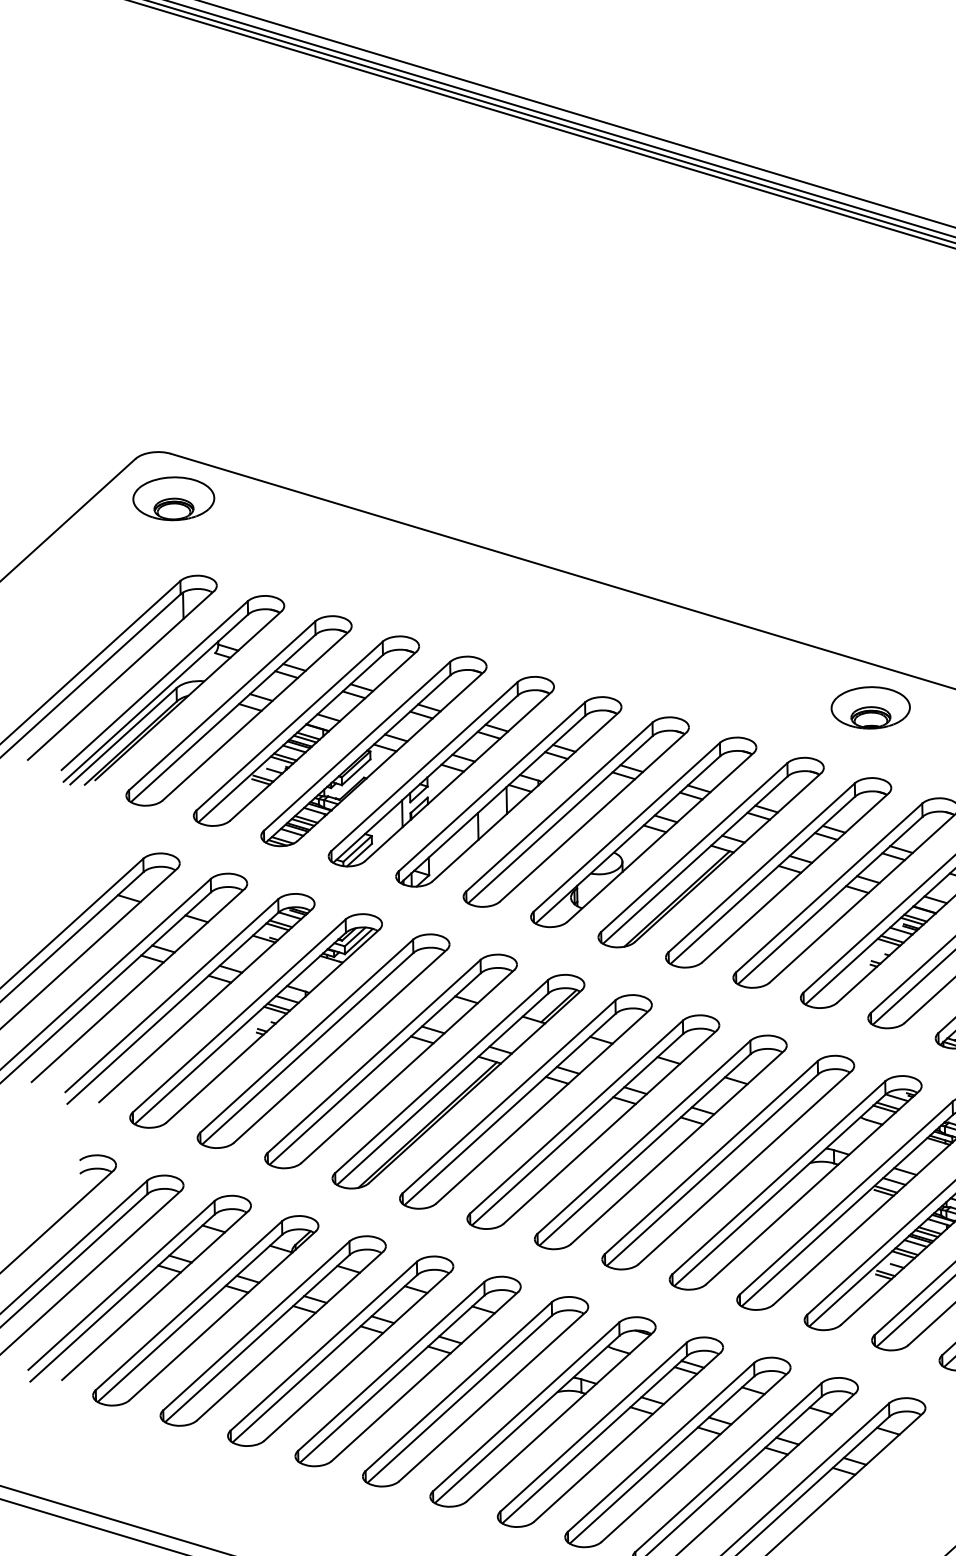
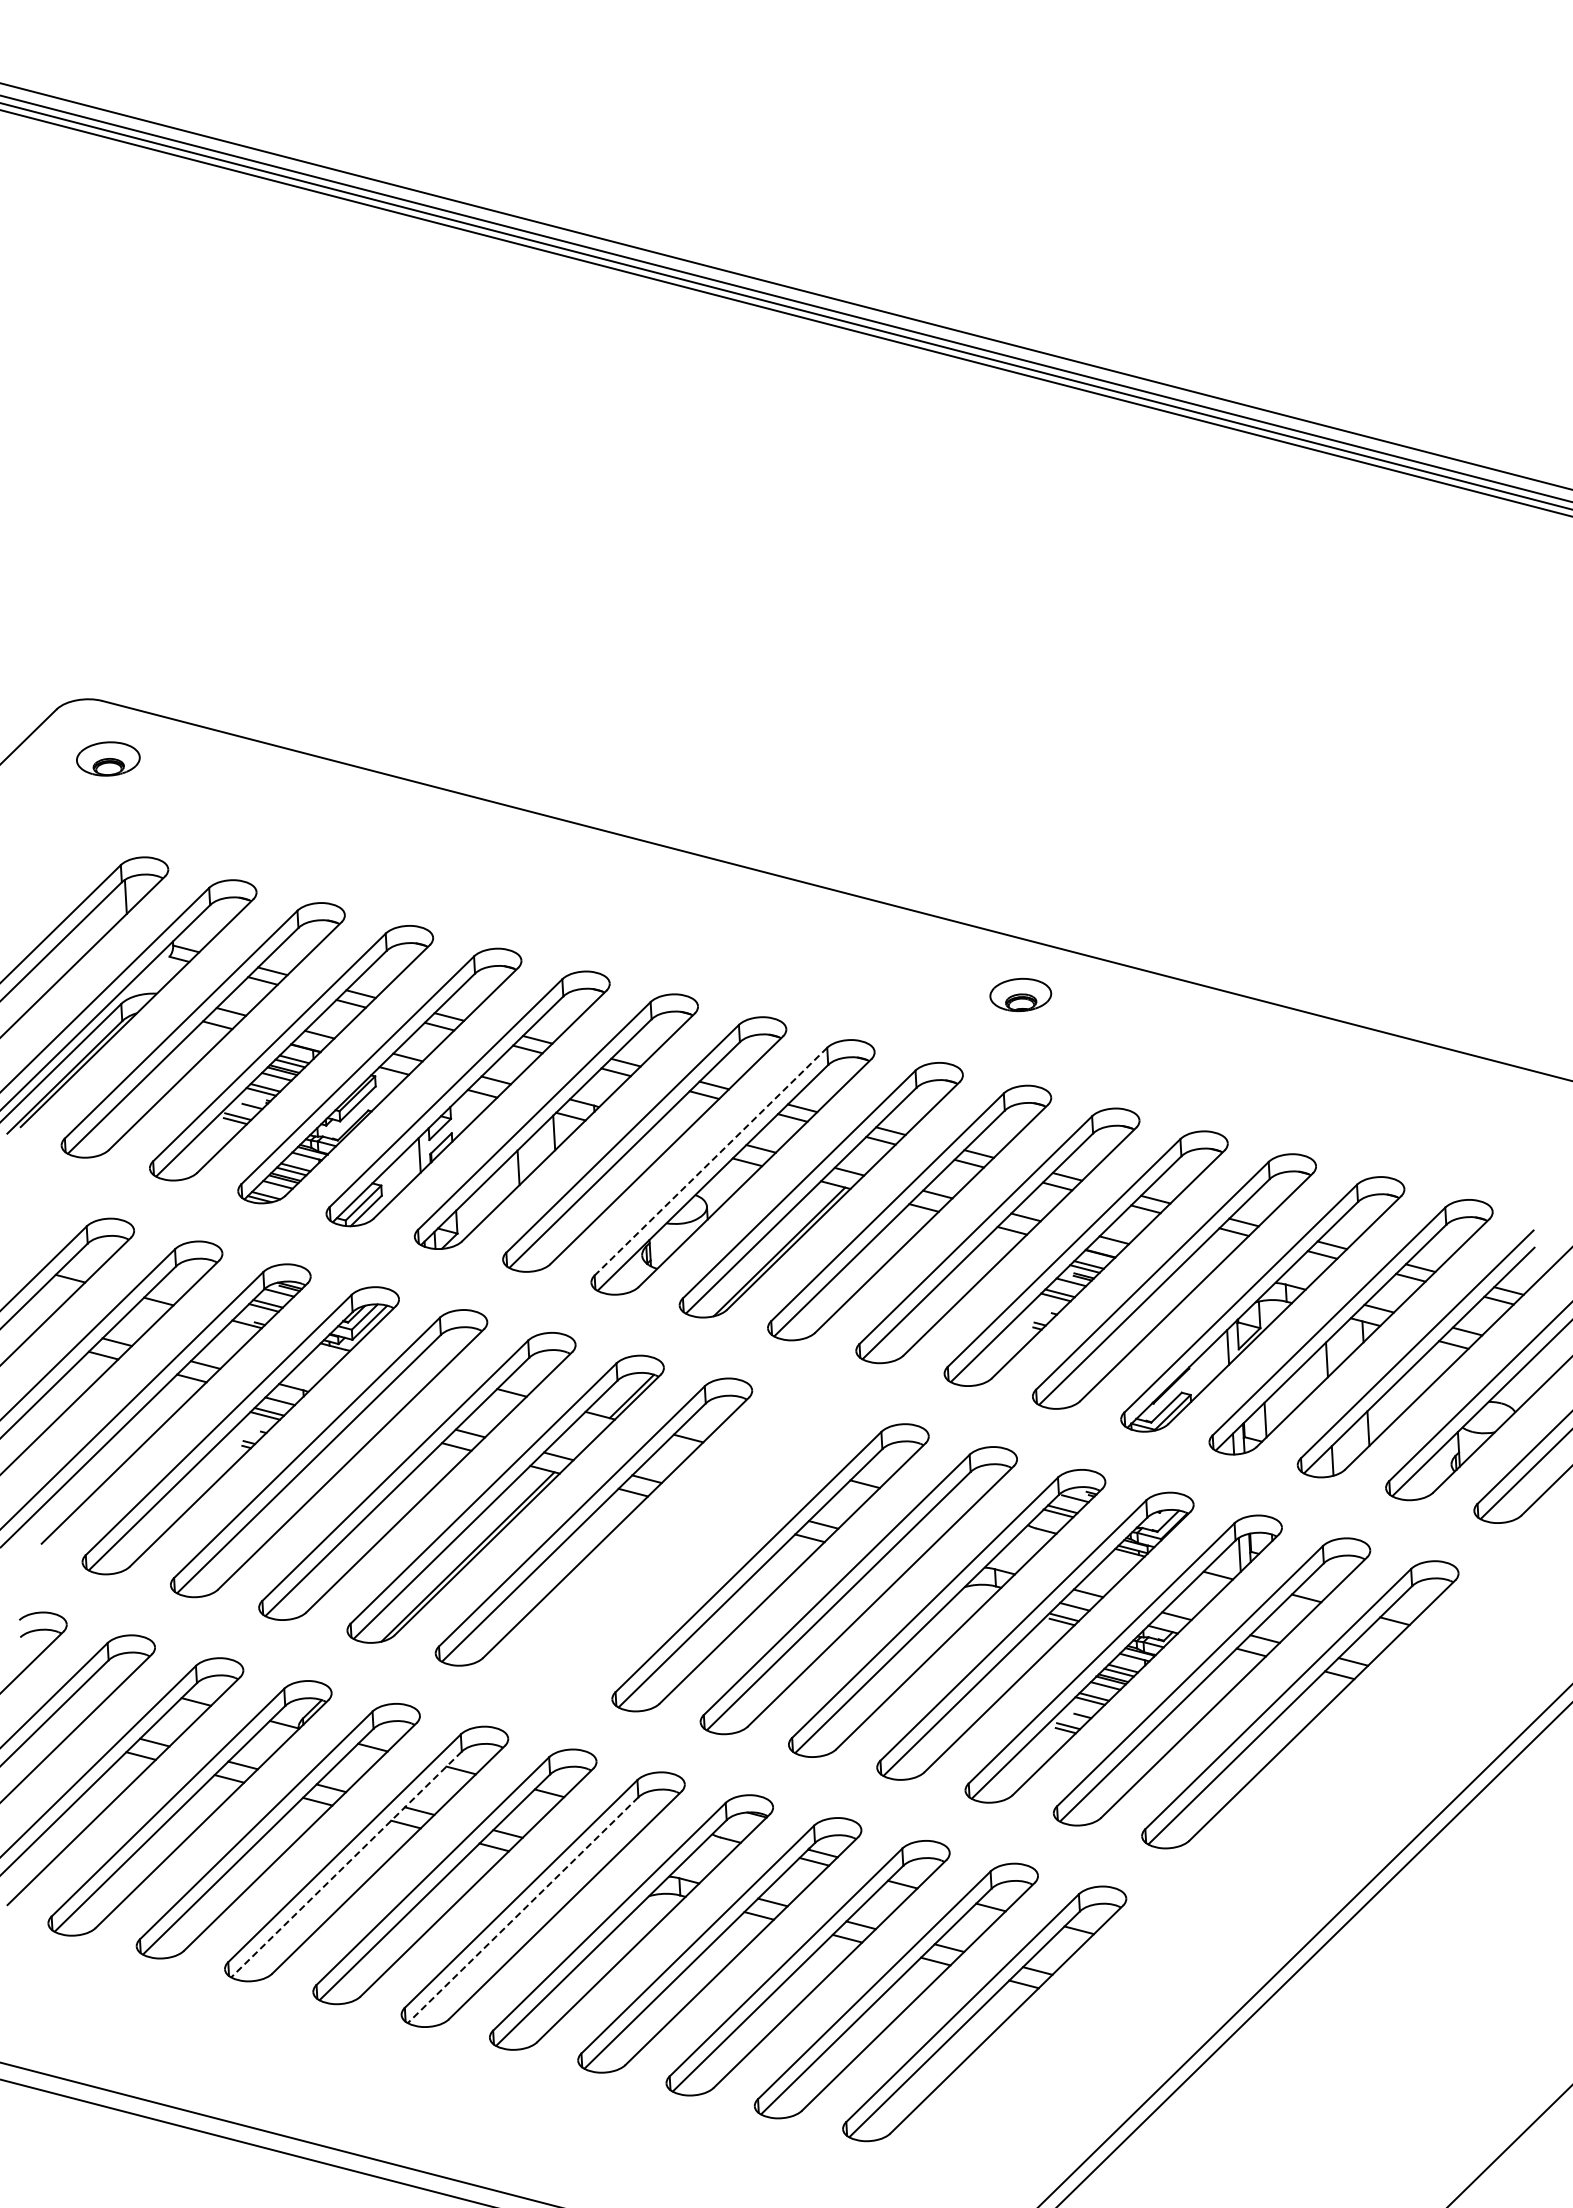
part: (174, 498) -> (108, 758), size x0.6
part: (870, 707) -> (1020, 994), size x0.6
line: (626, 827) -> (710, 1161), solid -> dashed
part: (593, 1121) -> (682, 1544), removed
line: (324, 1358) -> (346, 1864), solid -> dashed
line: (459, 1399) -> (522, 1910), solid -> dashed

